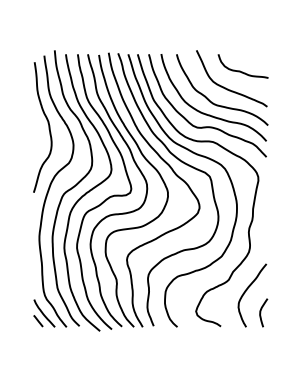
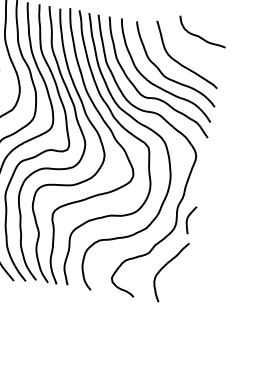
curve: (240, 70) -> (199, 35), moved
curve: (261, 312) -> (188, 219), moved

